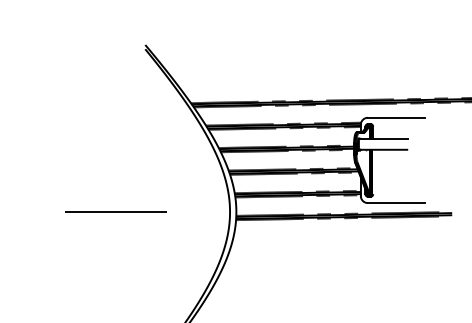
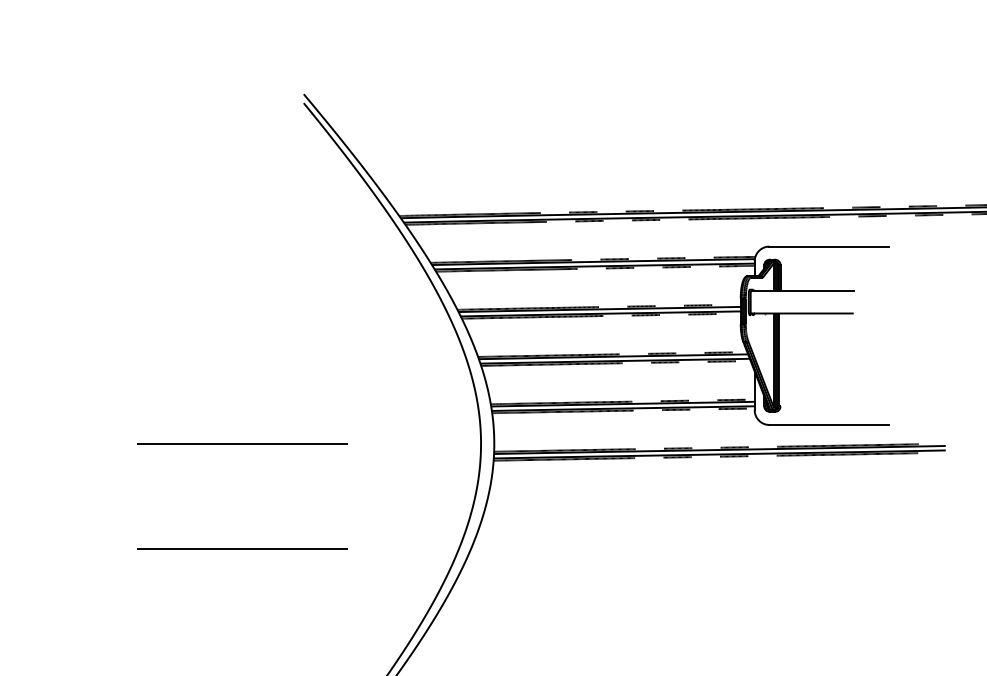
line: (115, 261) -> (241, 547), added

